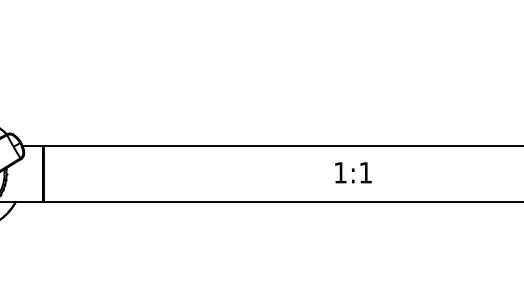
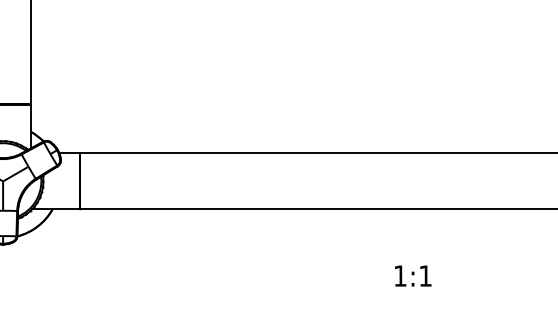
text: (353, 172) -> (413, 275), moved

